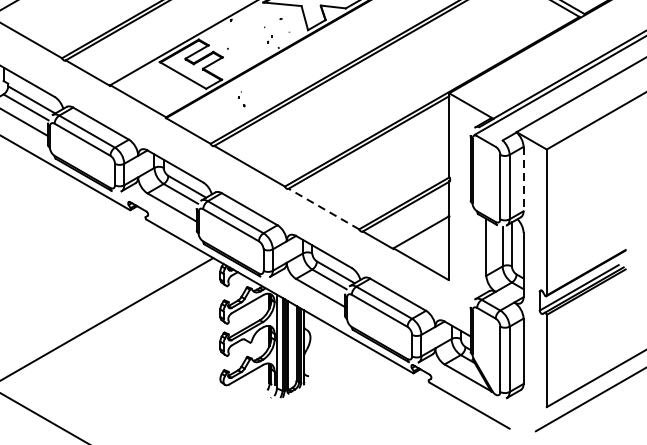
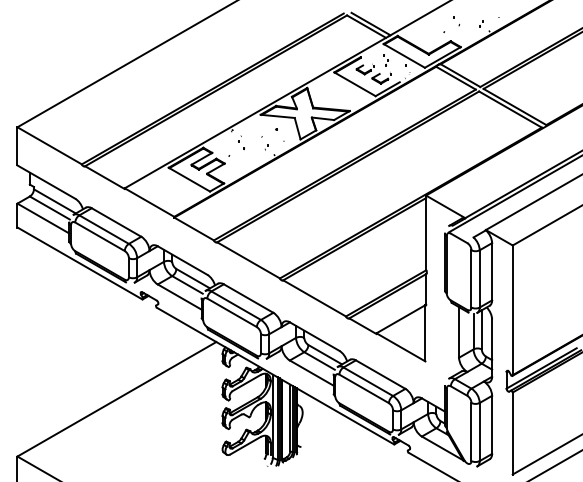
part: (241, 98) -> (241, 142), moved
line: (524, 178) -> (492, 271), dashed -> solid
line: (323, 209) -> (314, 298), dashed -> solid

